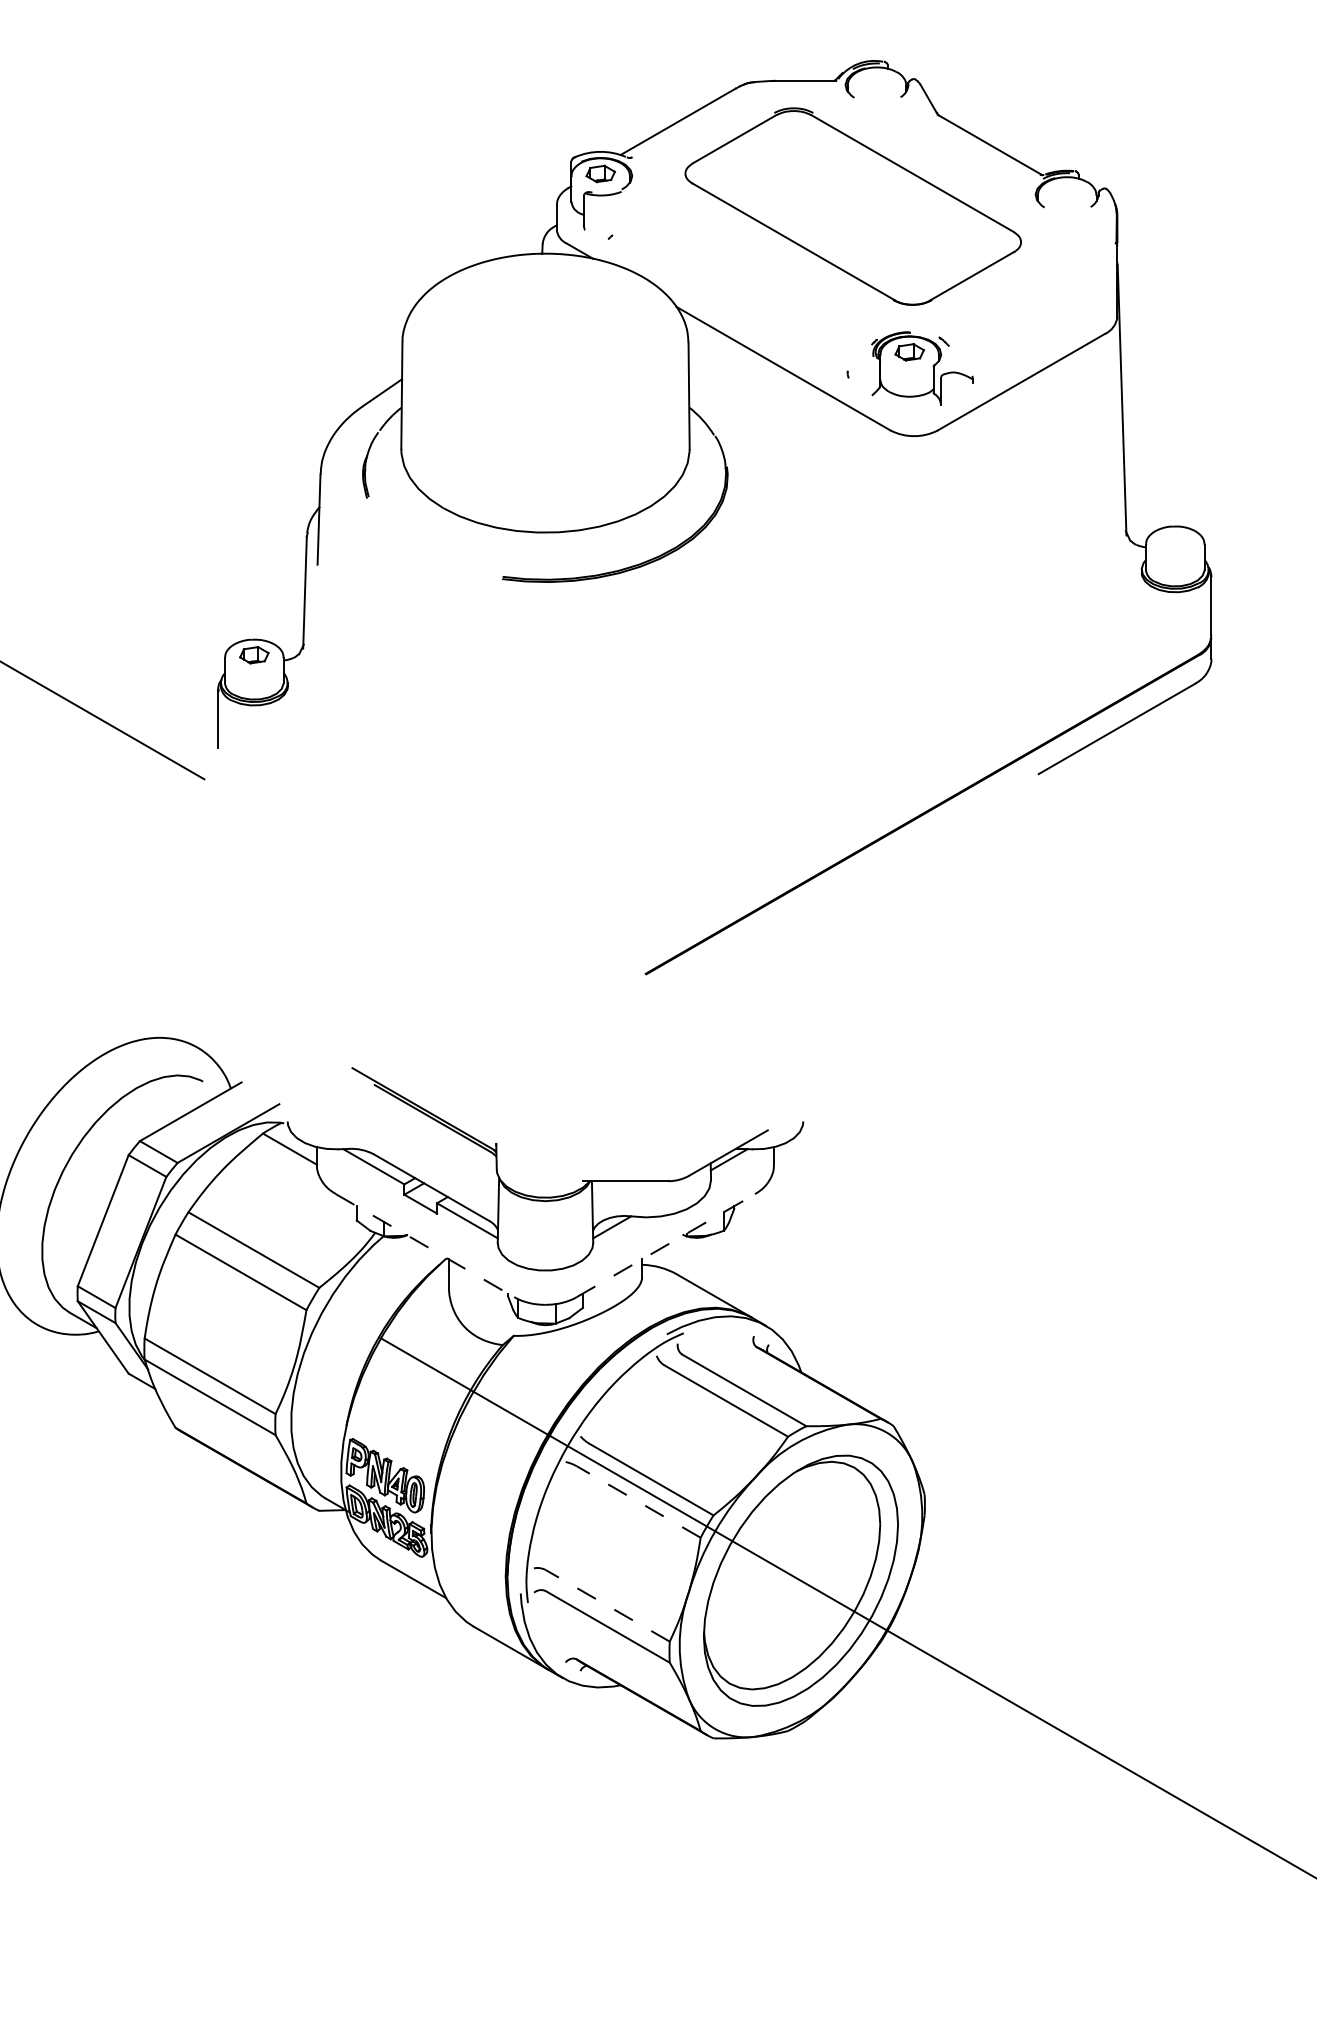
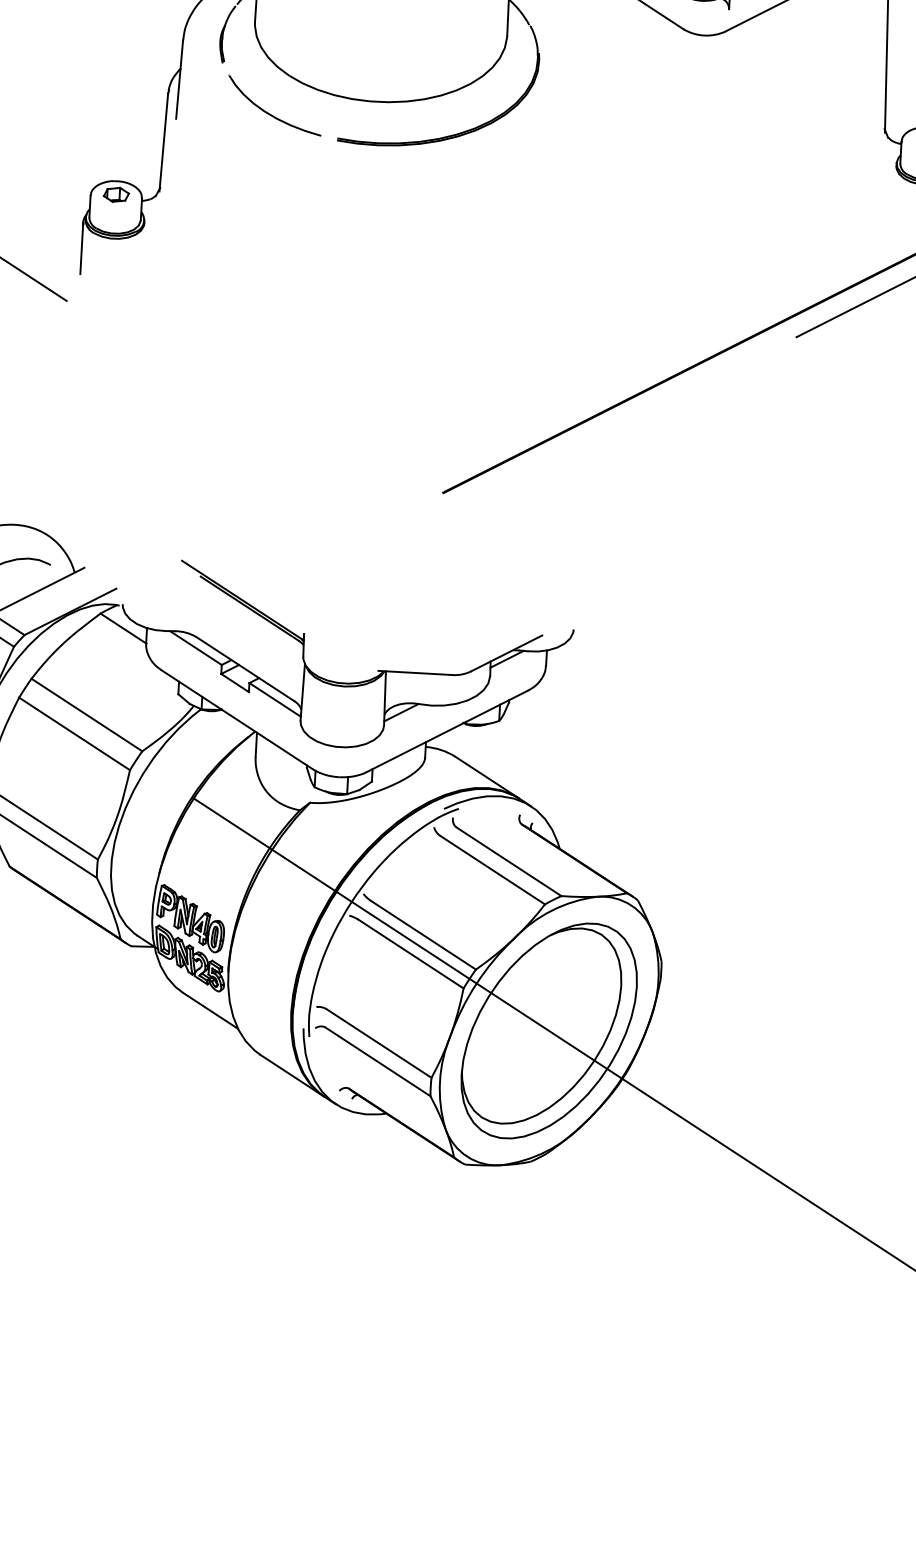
part: (425, 553) -> (271, 114), added
line: (425, 1245) -> (237, 719), dashed -> solid
line: (665, 1245) -> (447, 731), dashed -> solid
line: (638, 1501) -> (411, 953), dashed -> solid
line: (607, 1605) -> (378, 1043), dashed -> solid

